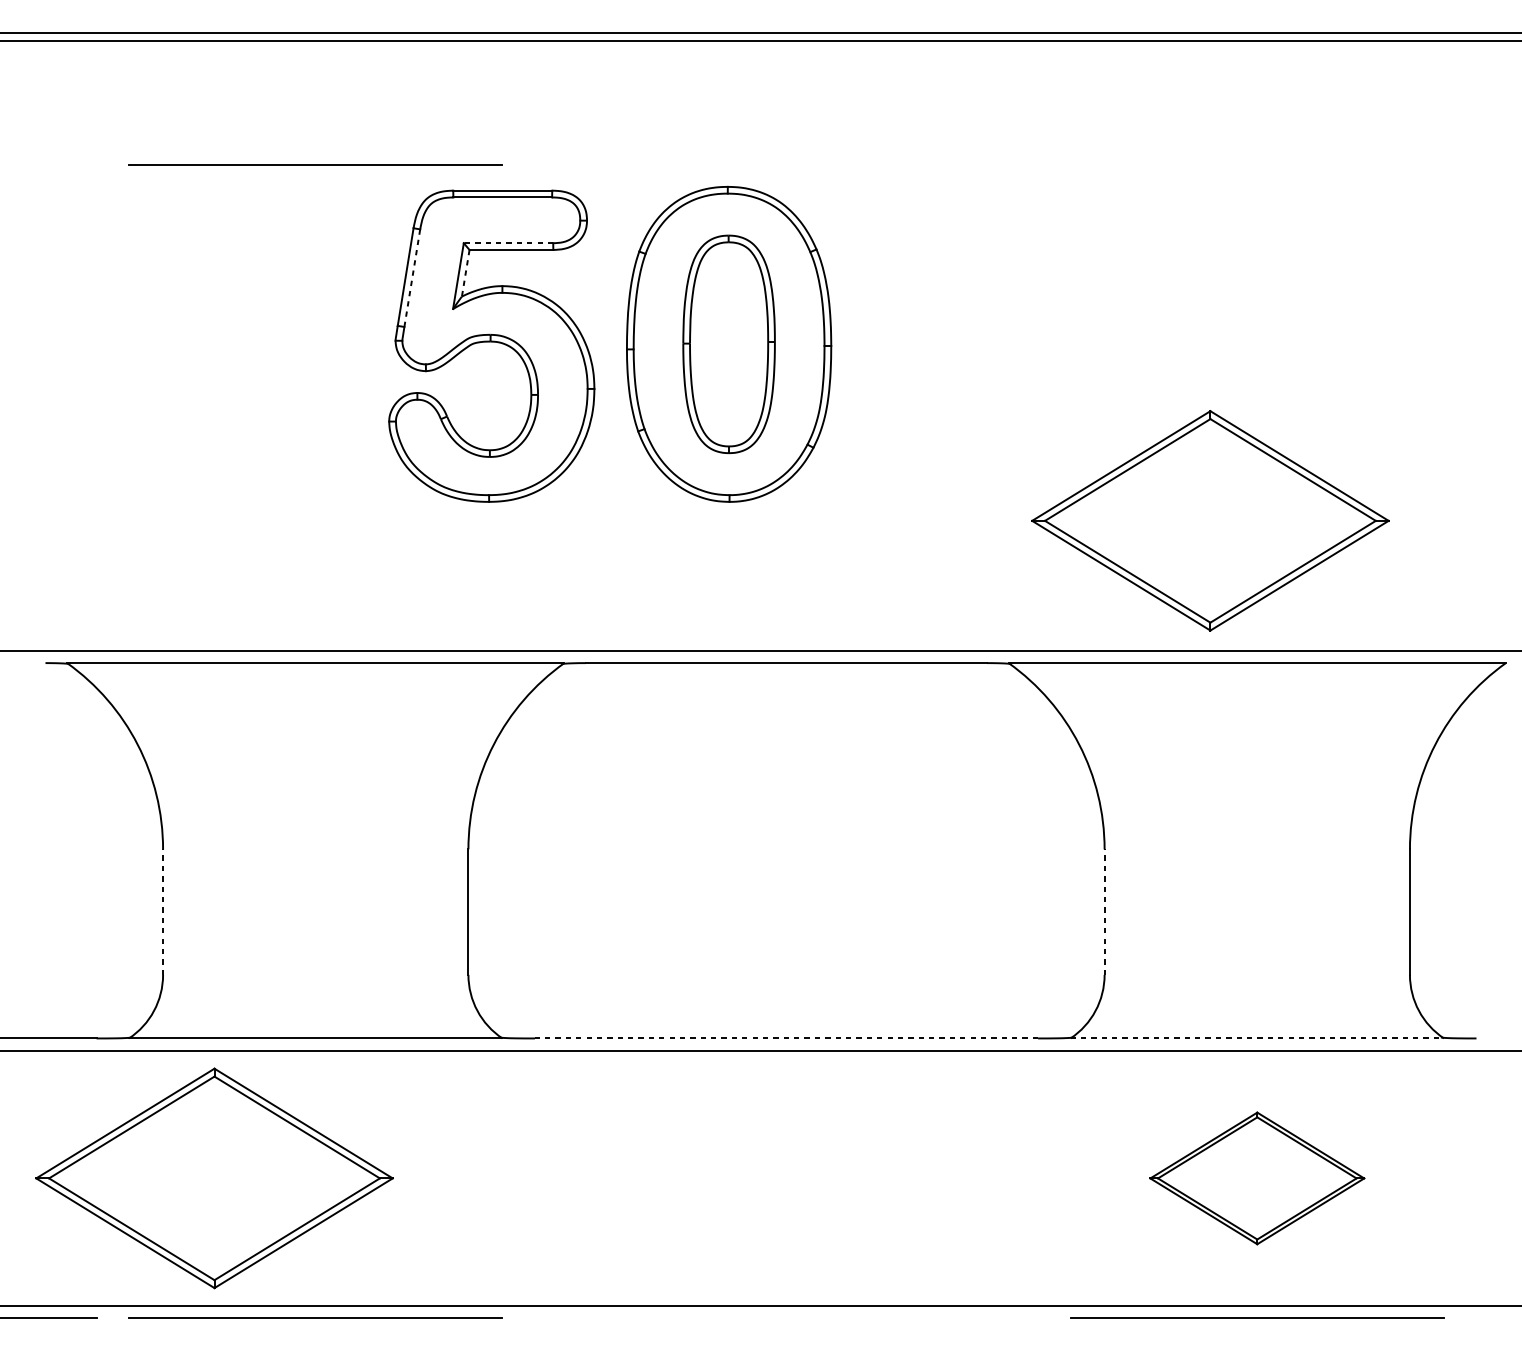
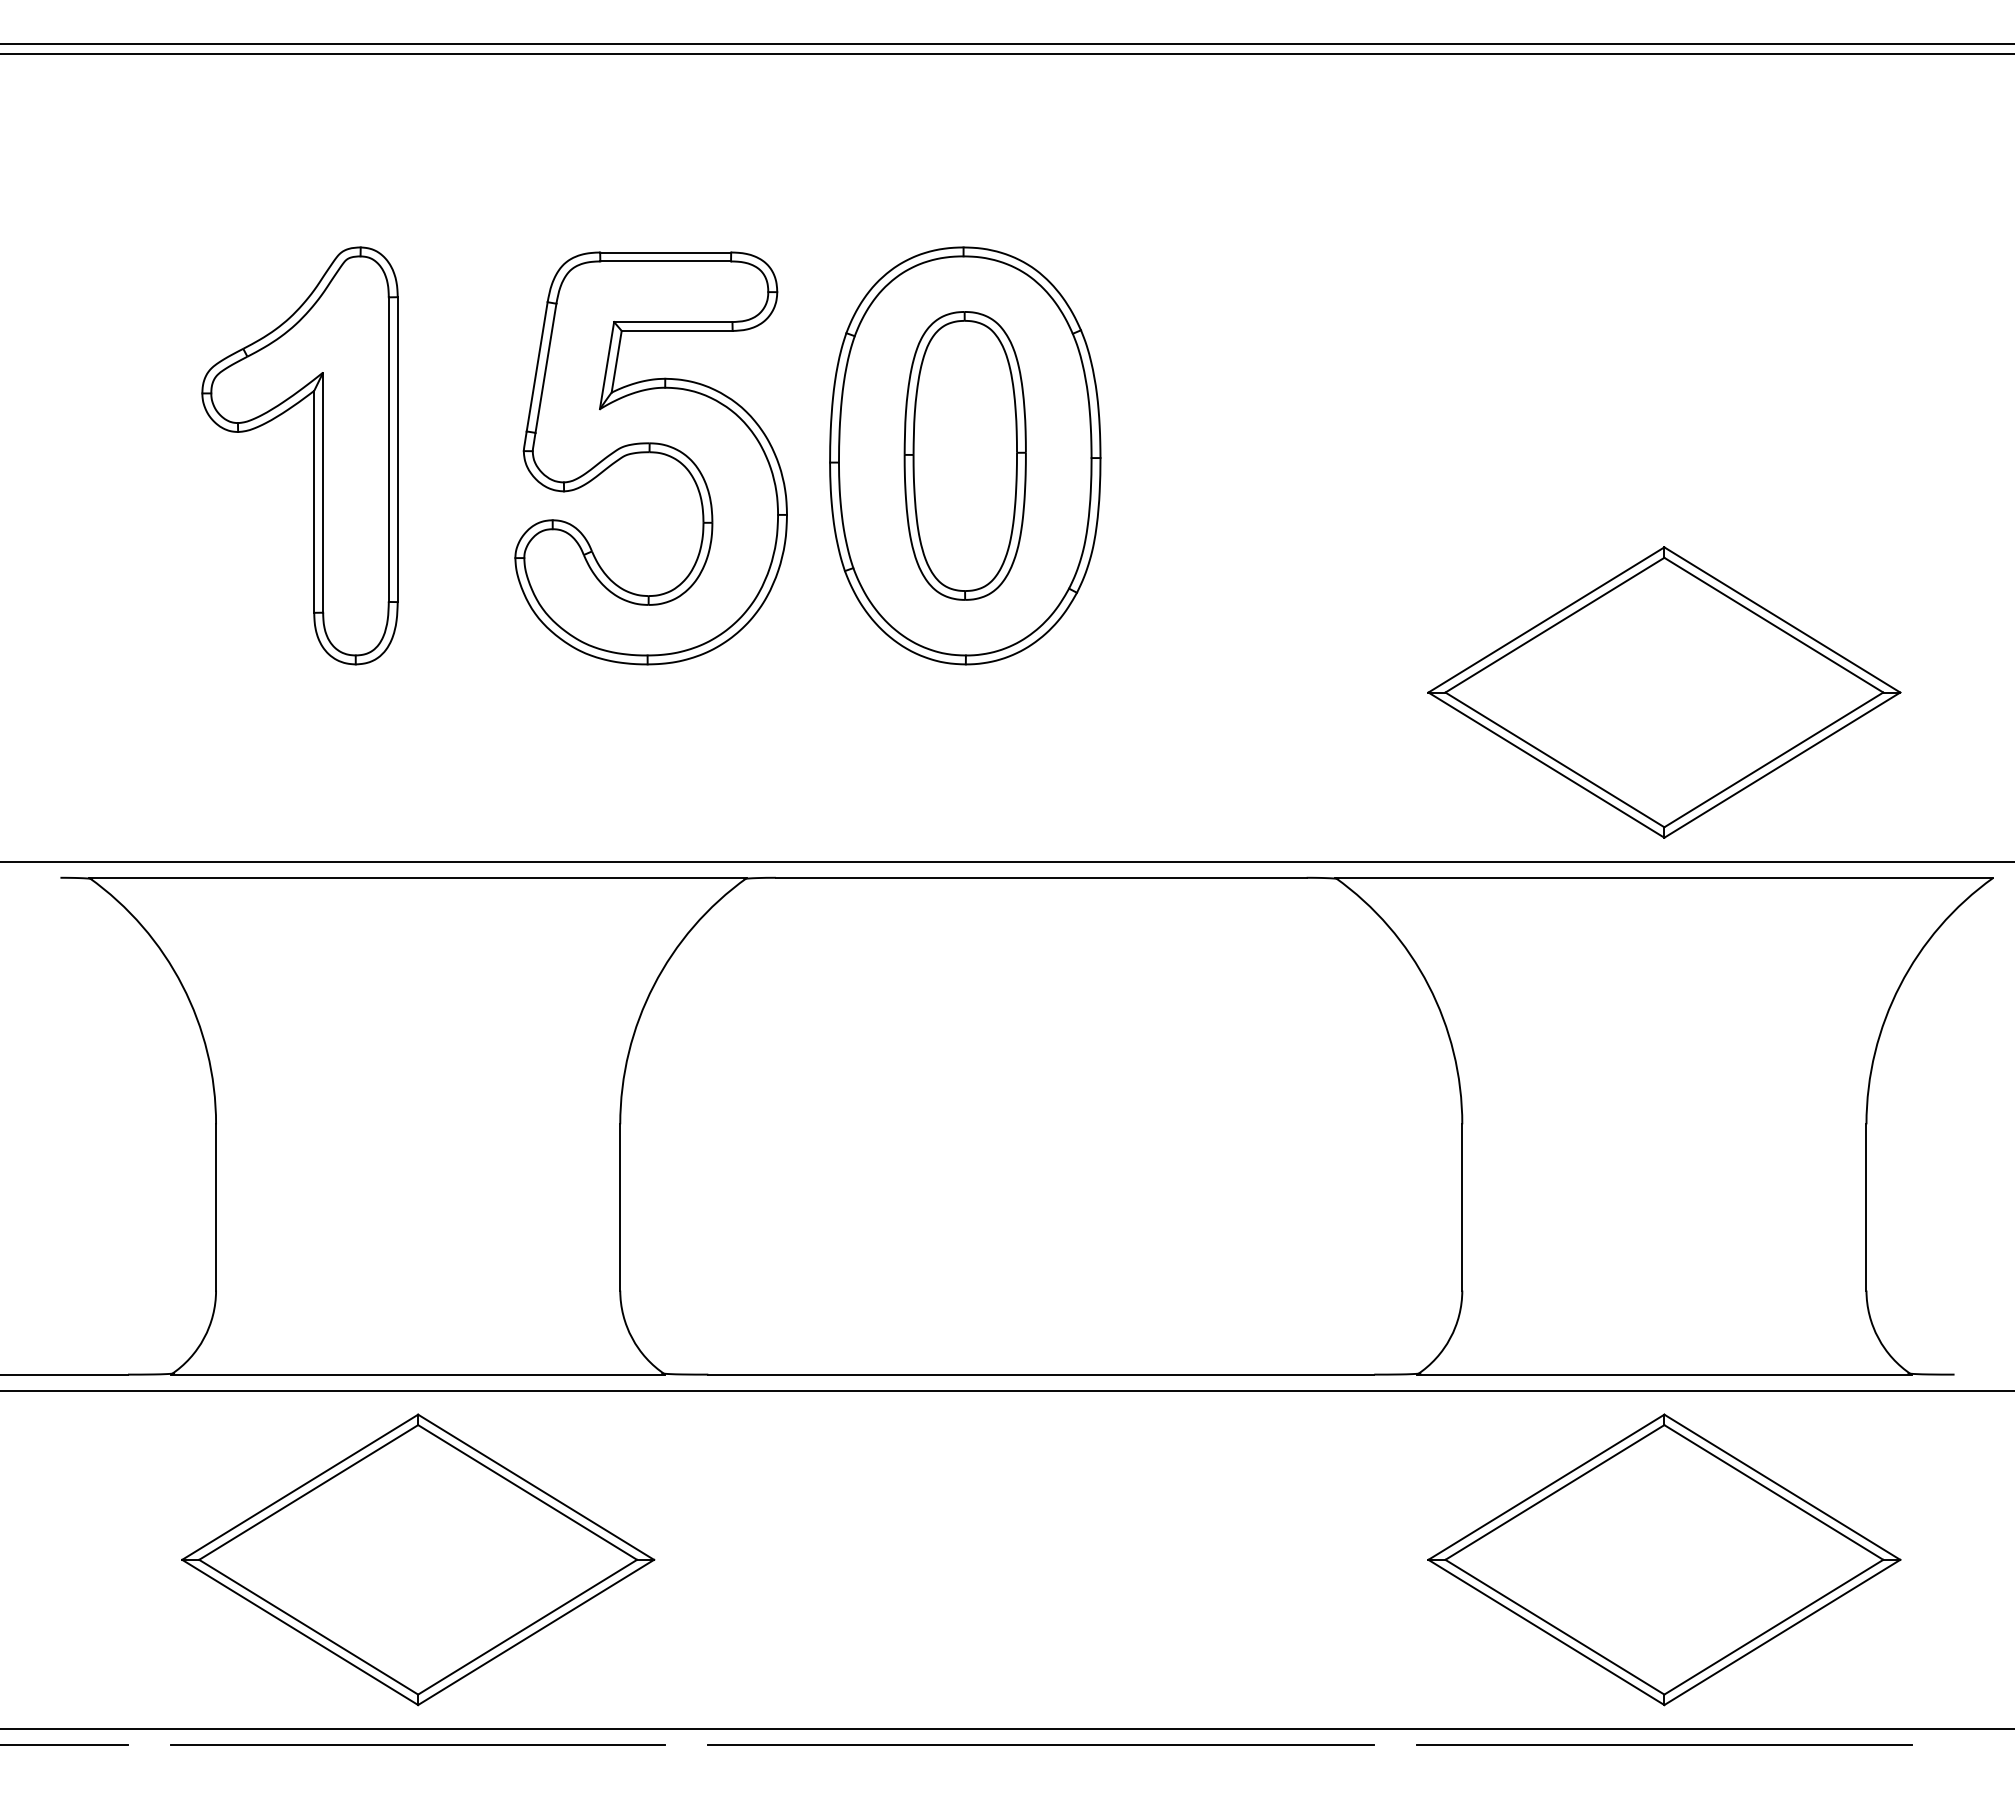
line: (315, 165) -> (417, 218), removed
line: (507, 243) -> (672, 322), dashed -> solid
line: (465, 273) -> (616, 362), dashed -> solid
line: (412, 277) -> (546, 367), dashed -> solid
part: (236, 344) -> (313, 455), added
part: (1210, 520) -> (1664, 692), moved
line: (163, 911) -> (216, 1206), dashed -> solid
line: (1104, 911) -> (1462, 1206), dashed -> solid
line: (786, 1038) -> (1041, 1374), dashed -> solid
line: (1257, 1038) -> (1664, 1374), dashed -> solid
part: (214, 1178) -> (418, 1559), moved
part: (1257, 1178) -> (1664, 1559), size x1.67
line: (786, 1318) -> (1041, 1745), added

